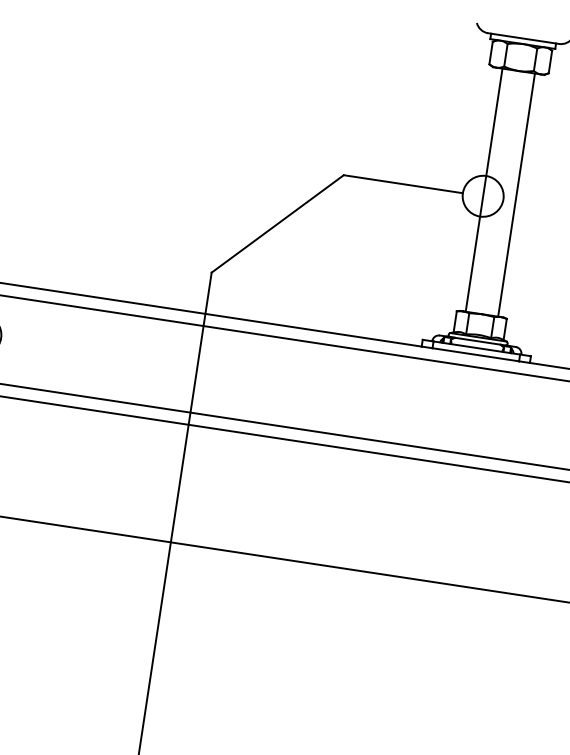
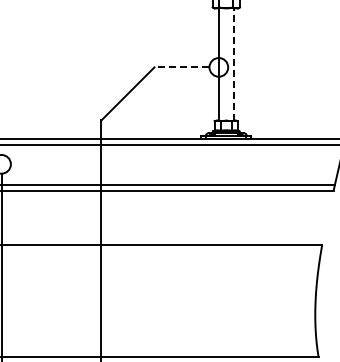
line: (402, 184) -> (181, 67), solid -> dashed
line: (515, 194) -> (233, 64), solid -> dashed

